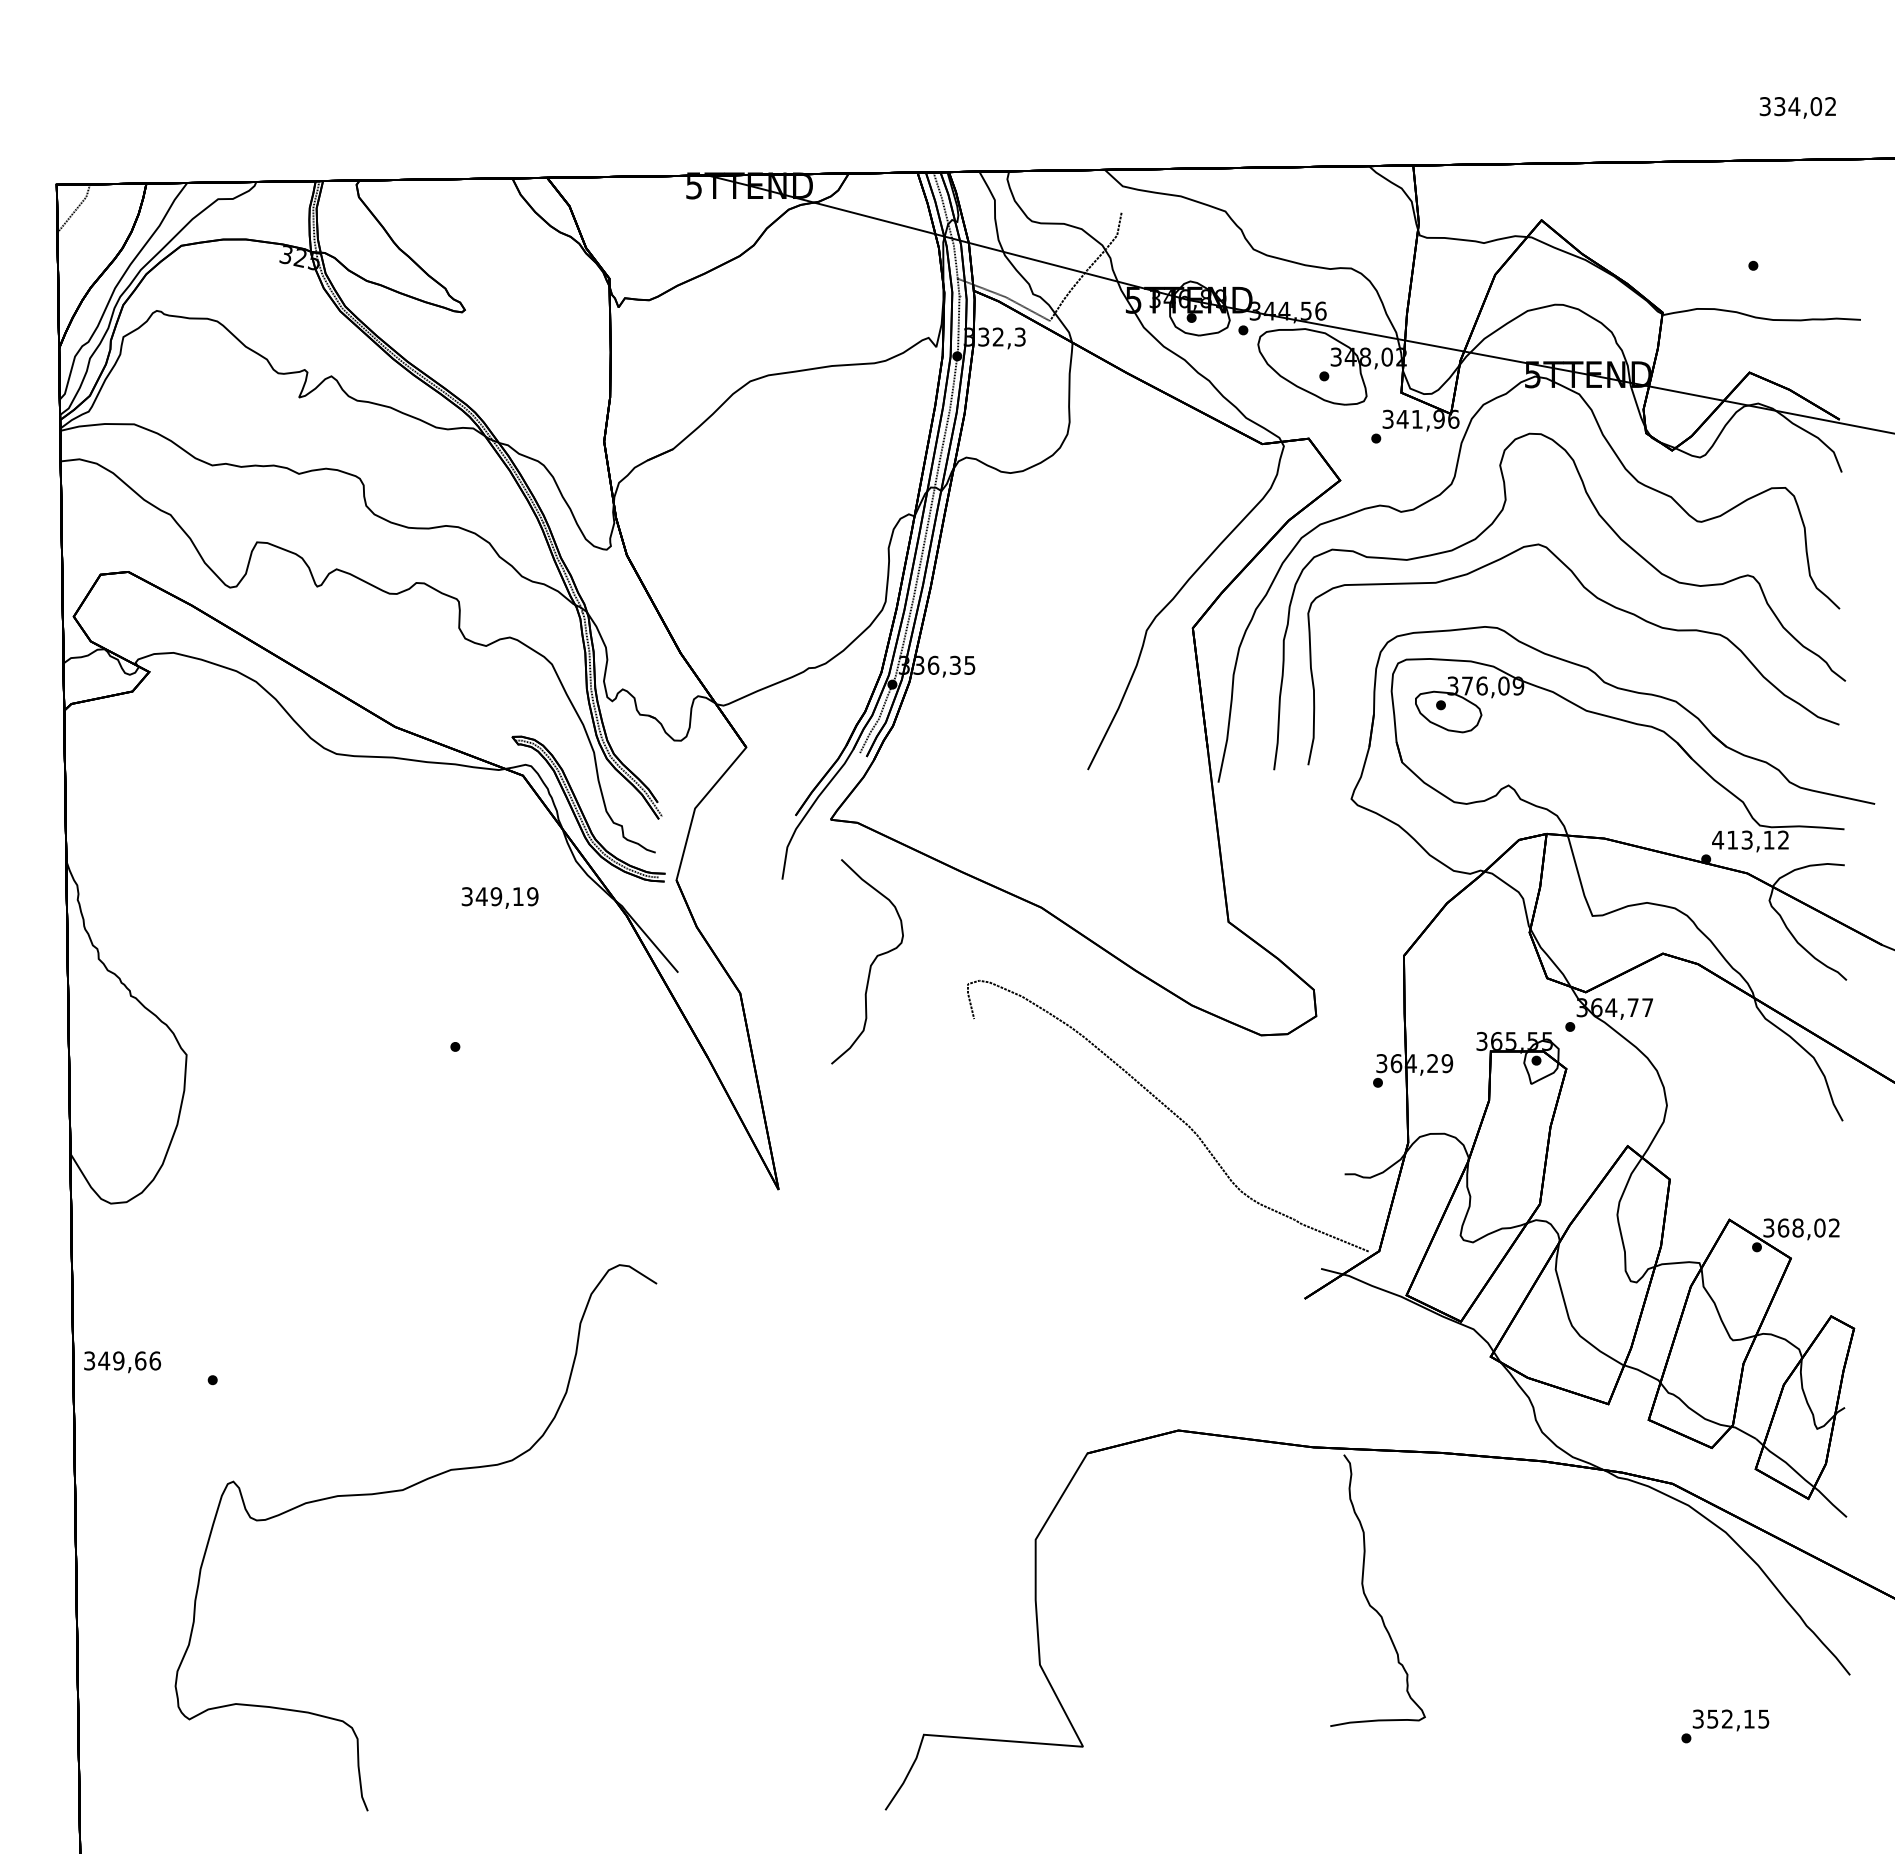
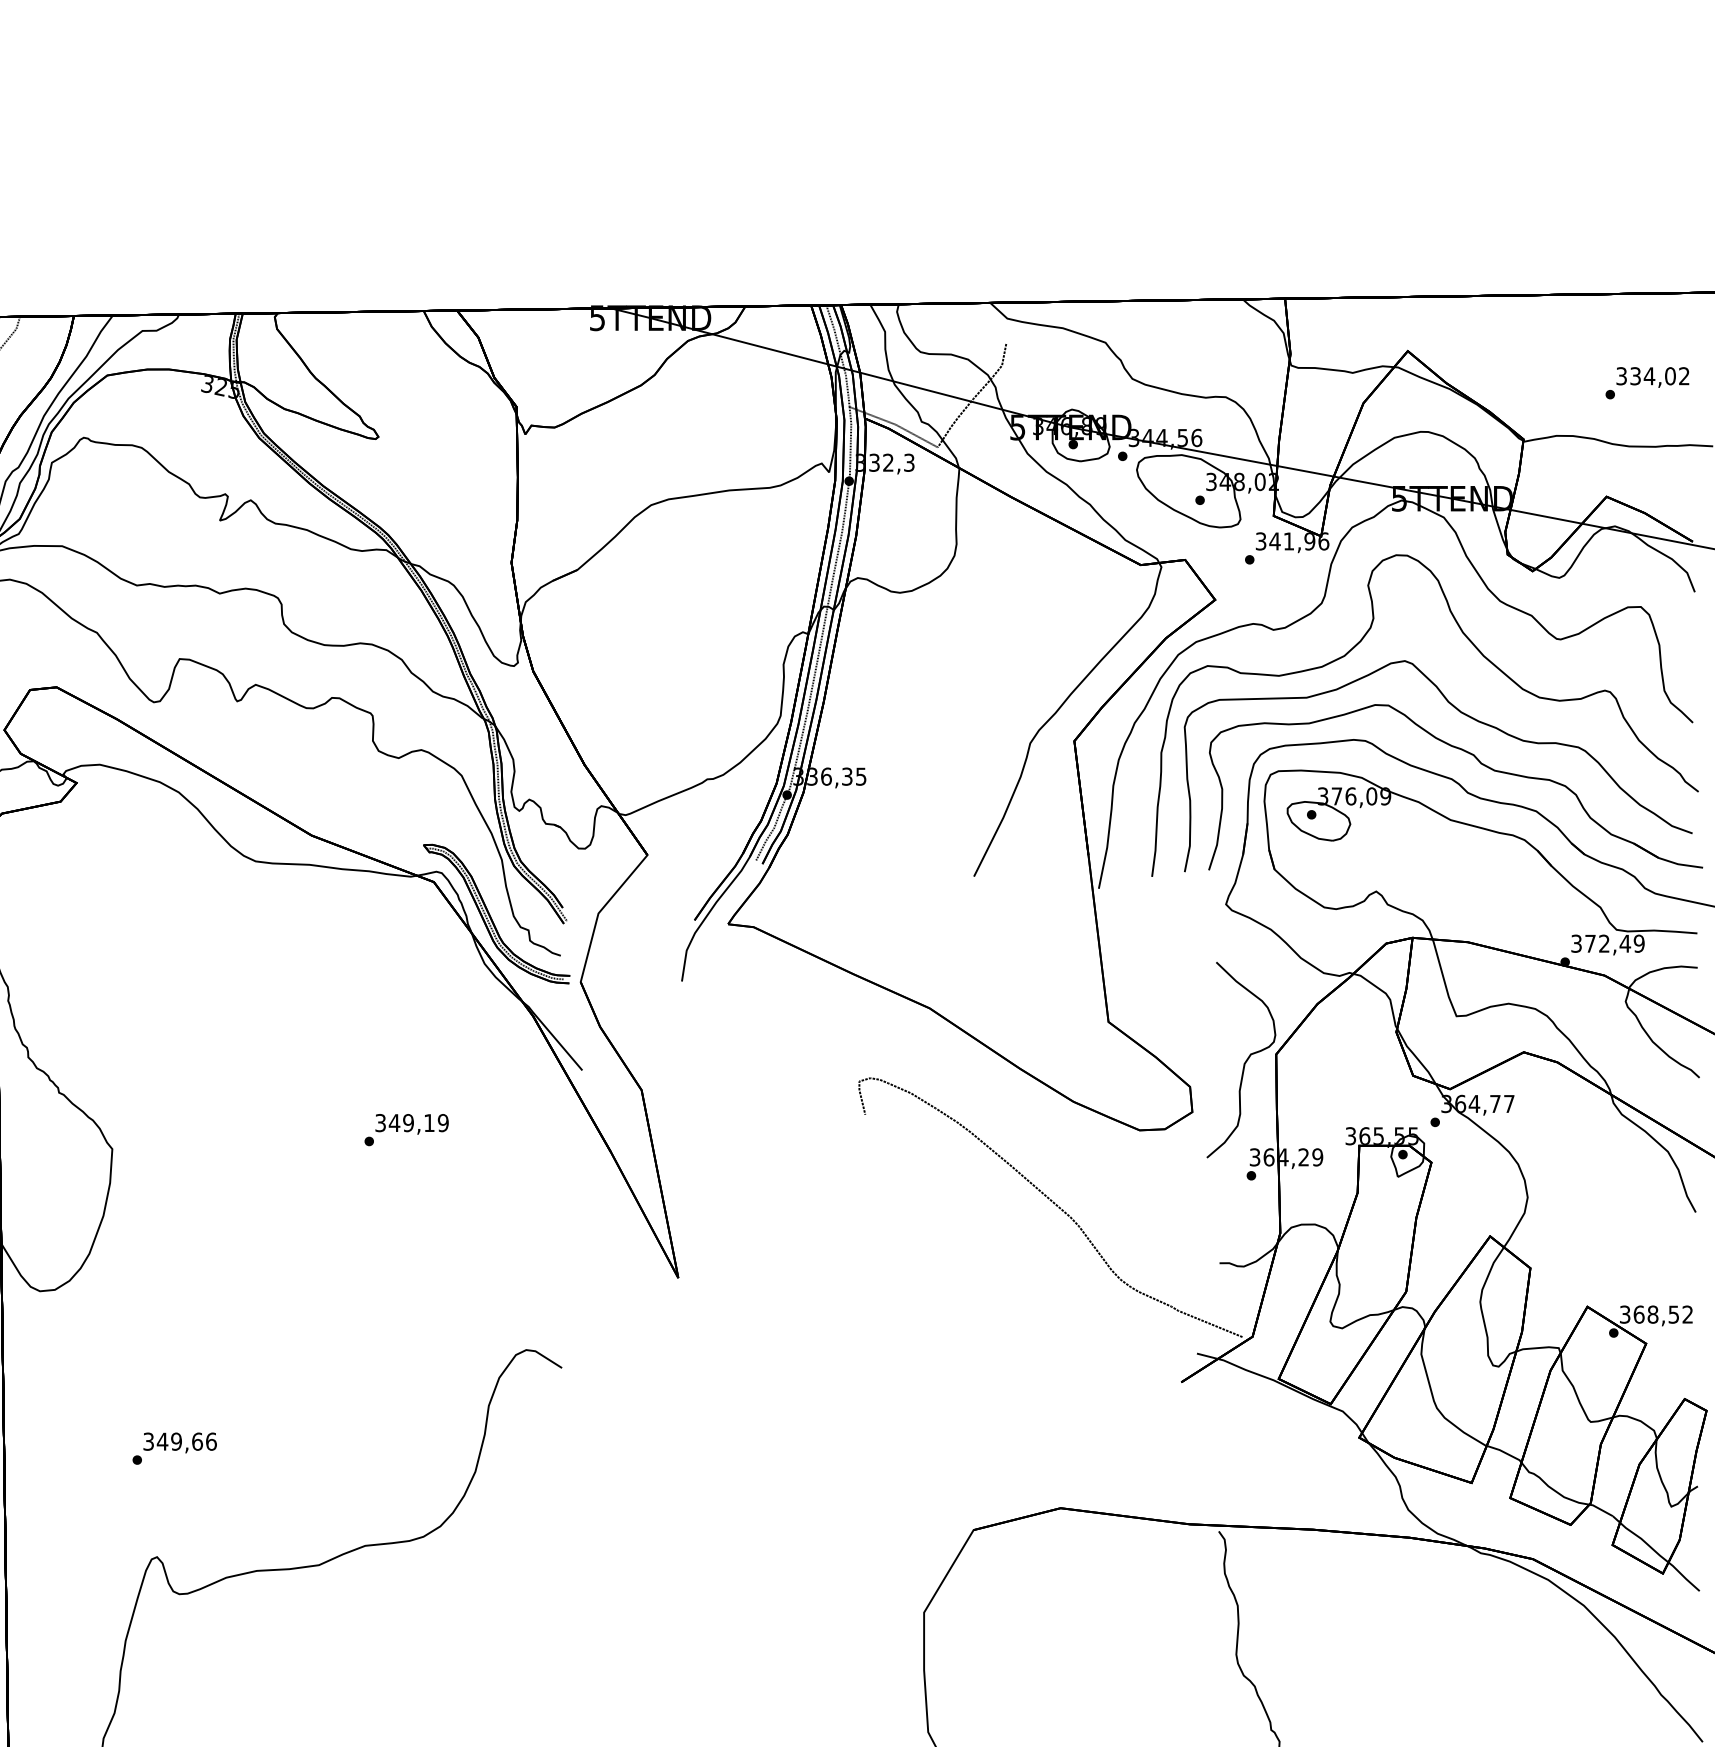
text: (1797, 107) -> (1652, 377), moved
part: (1616, 650) -> (1479, 762), added
text: (1750, 839) -> (1607, 943), 413,12 -> 372,49
text: (499, 897) -> (411, 1123), moved
curve: (870, 964) -> (1244, 1062), moved
text: (1819, 1227) -> (1673, 1314), 368,02 -> 368,52
text: (122, 1362) -> (180, 1443), moved

